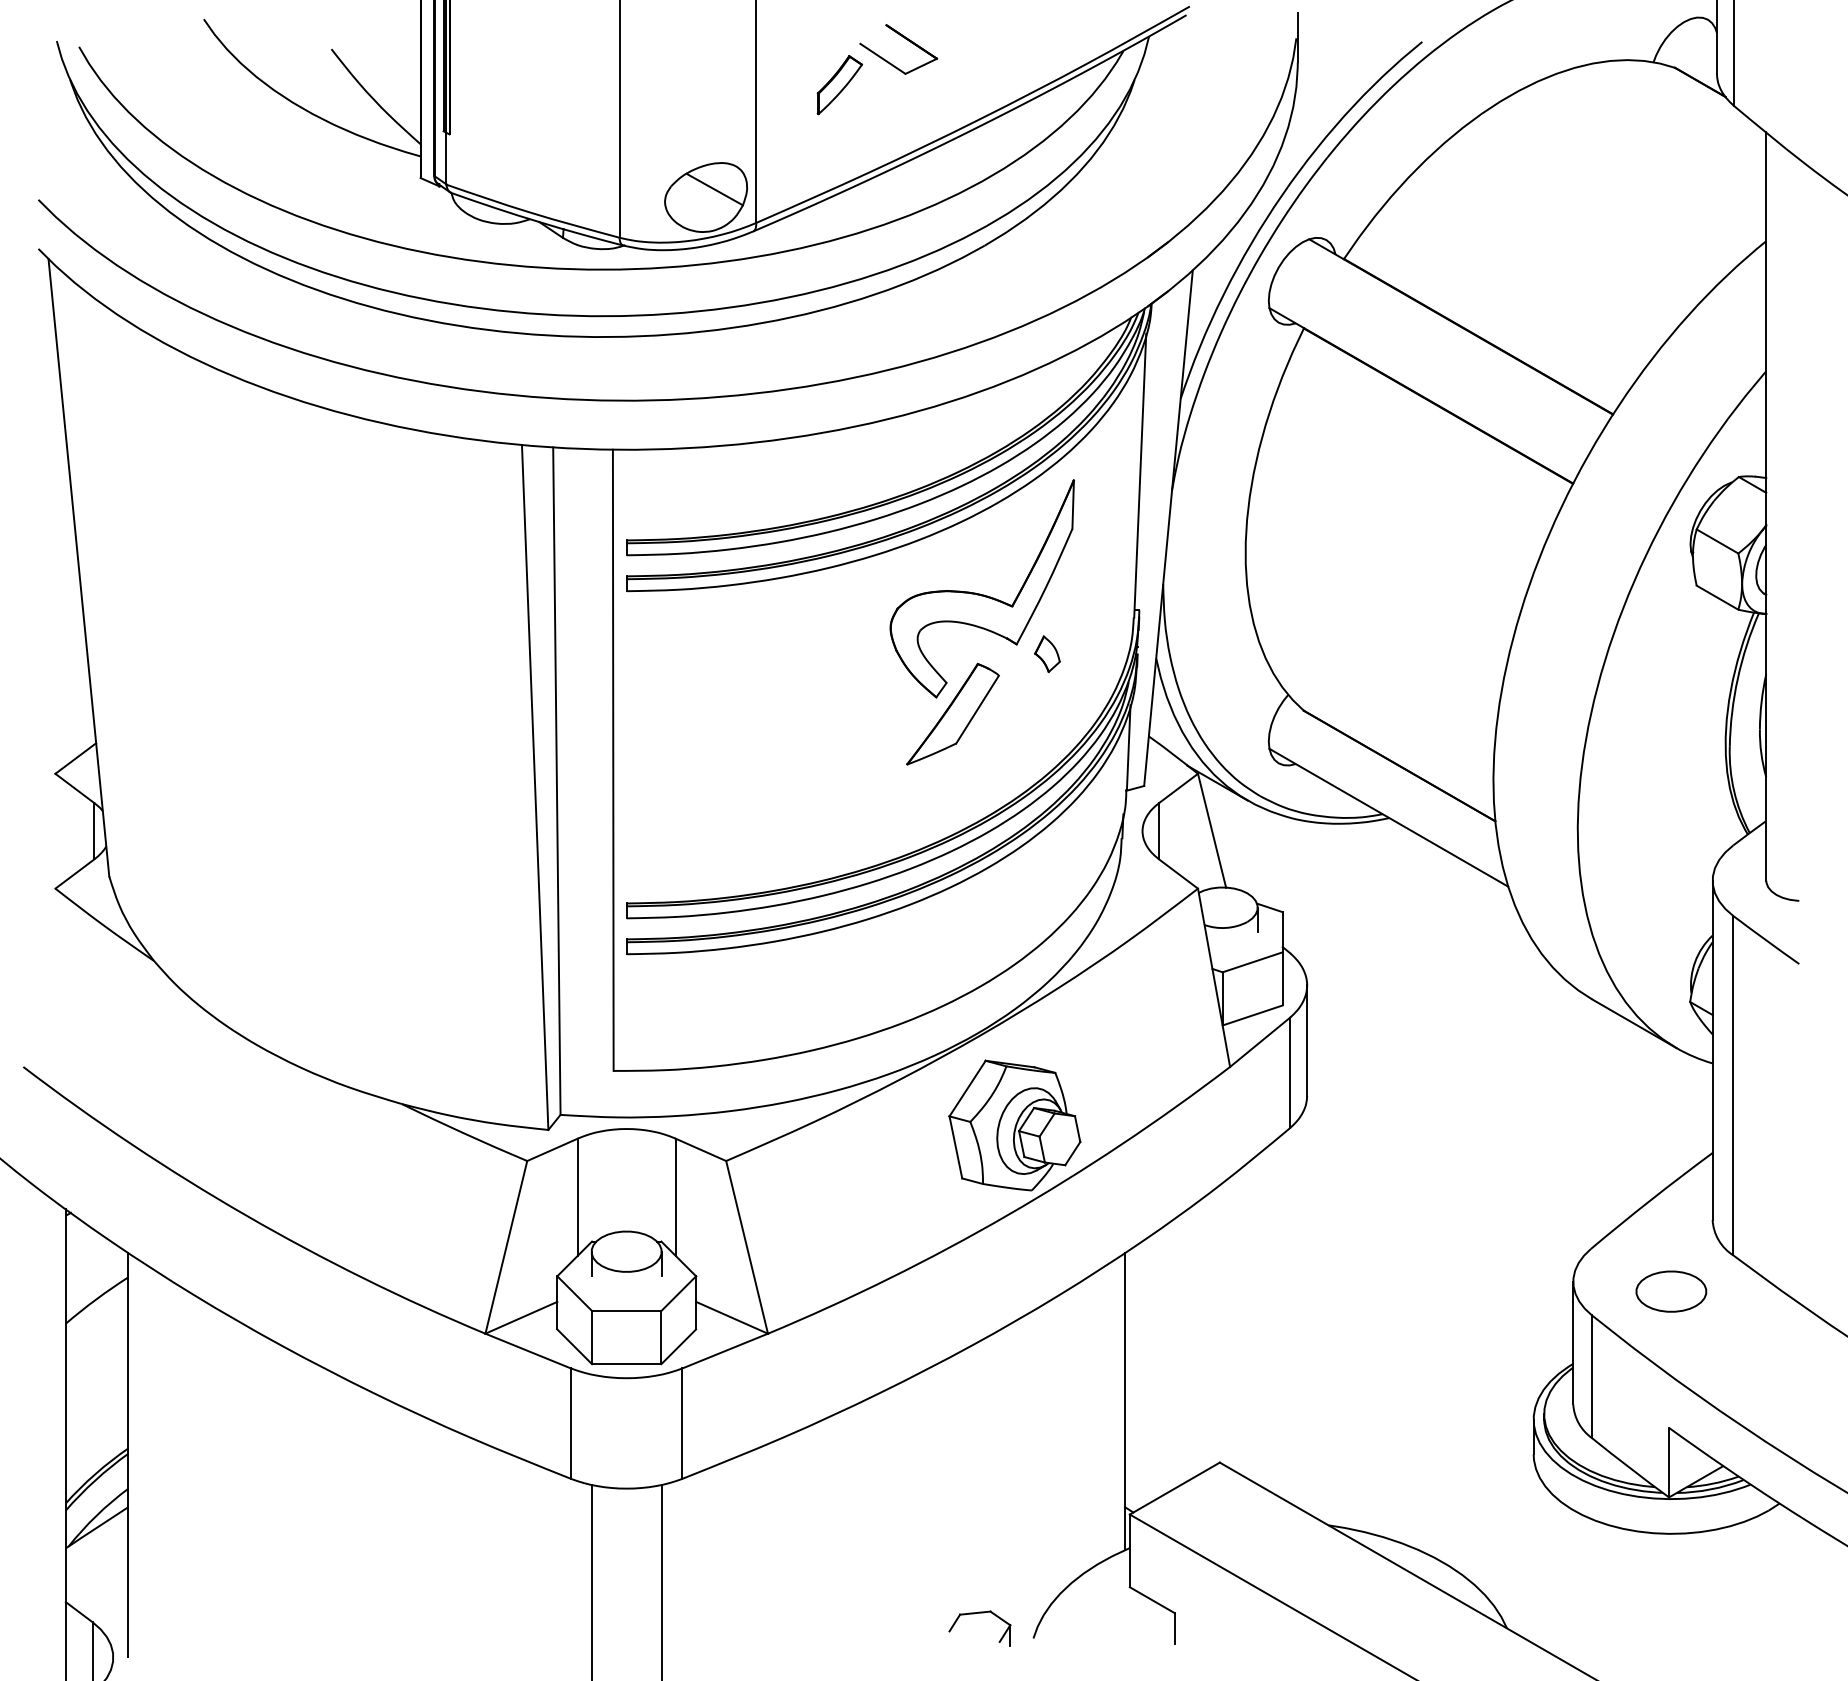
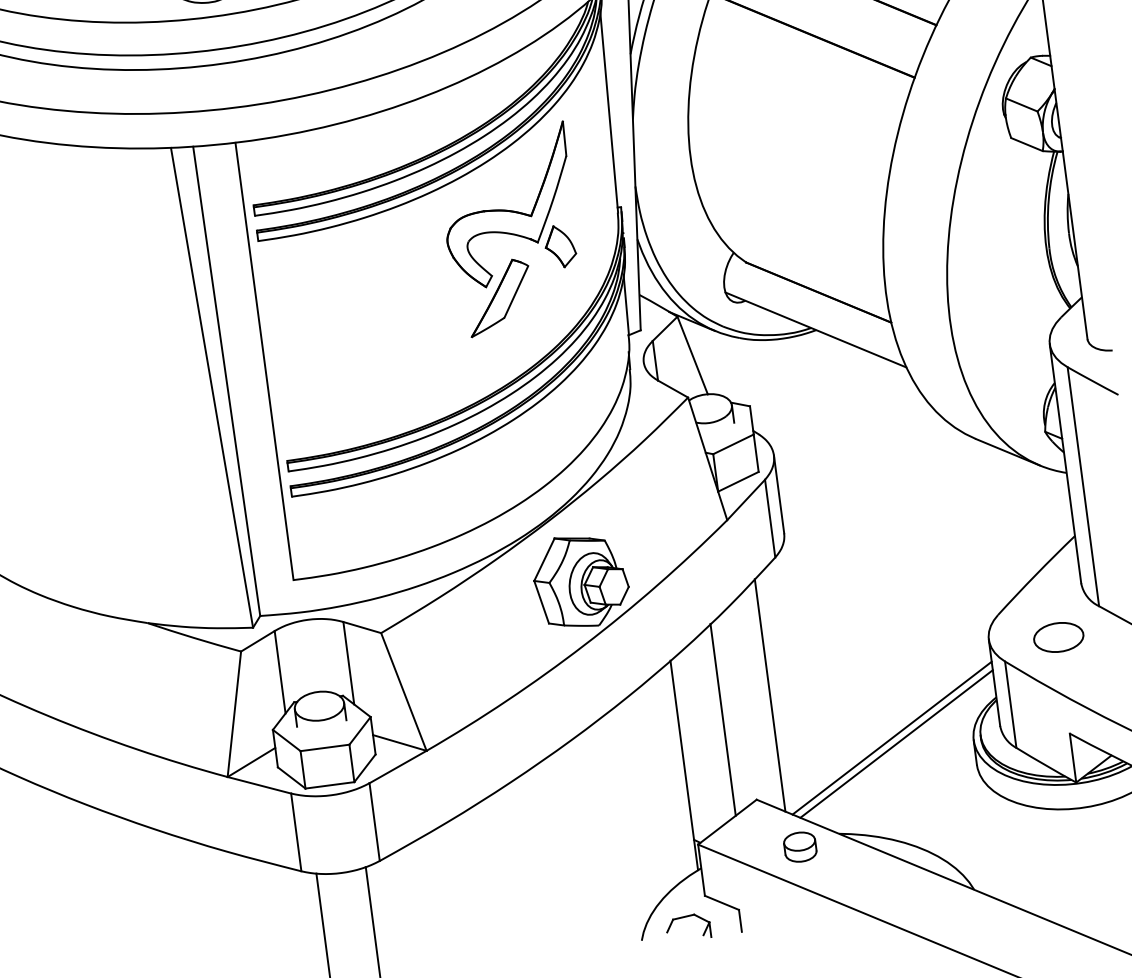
part: (1047, 653) -> (560, 245), size x1.67
line: (1257, 1319) -> (769, 695), added
line: (1187, 1344) -> (722, 719), added
line: (1420, 1401) -> (892, 738), added
line: (1425, 1410) -> (896, 743), added
part: (1271, 1536) -> (799, 846), added
part: (974, 1614) -> (683, 918), moved

